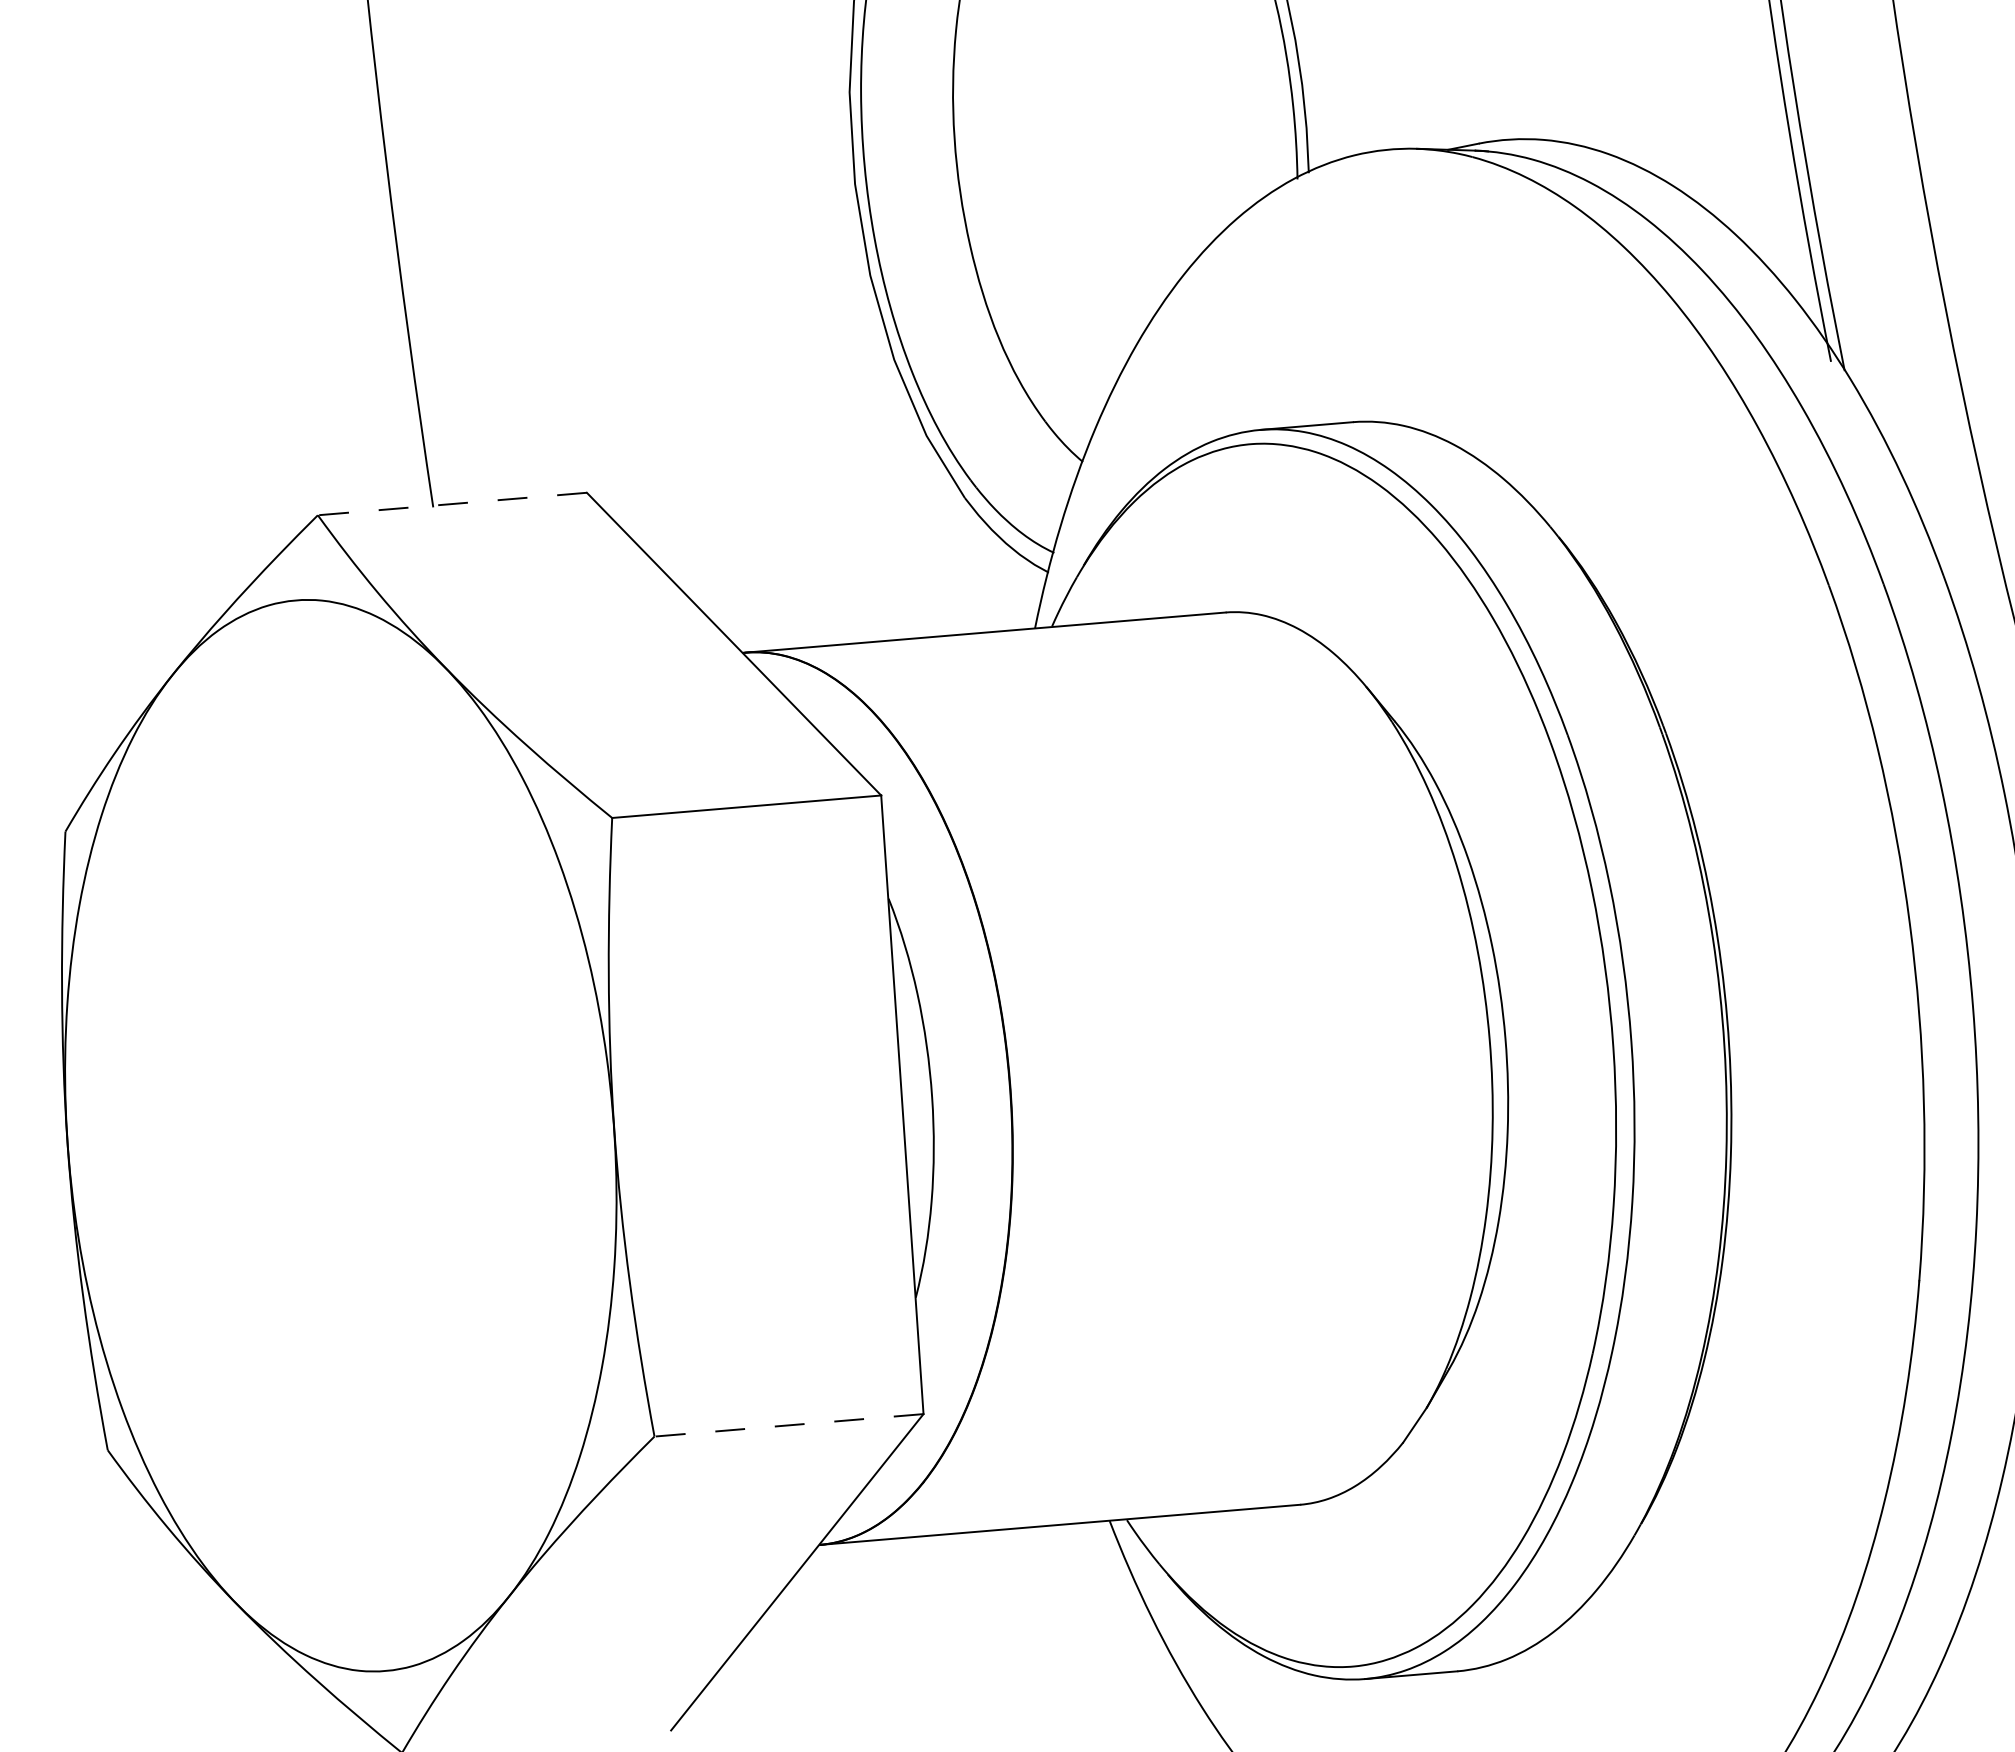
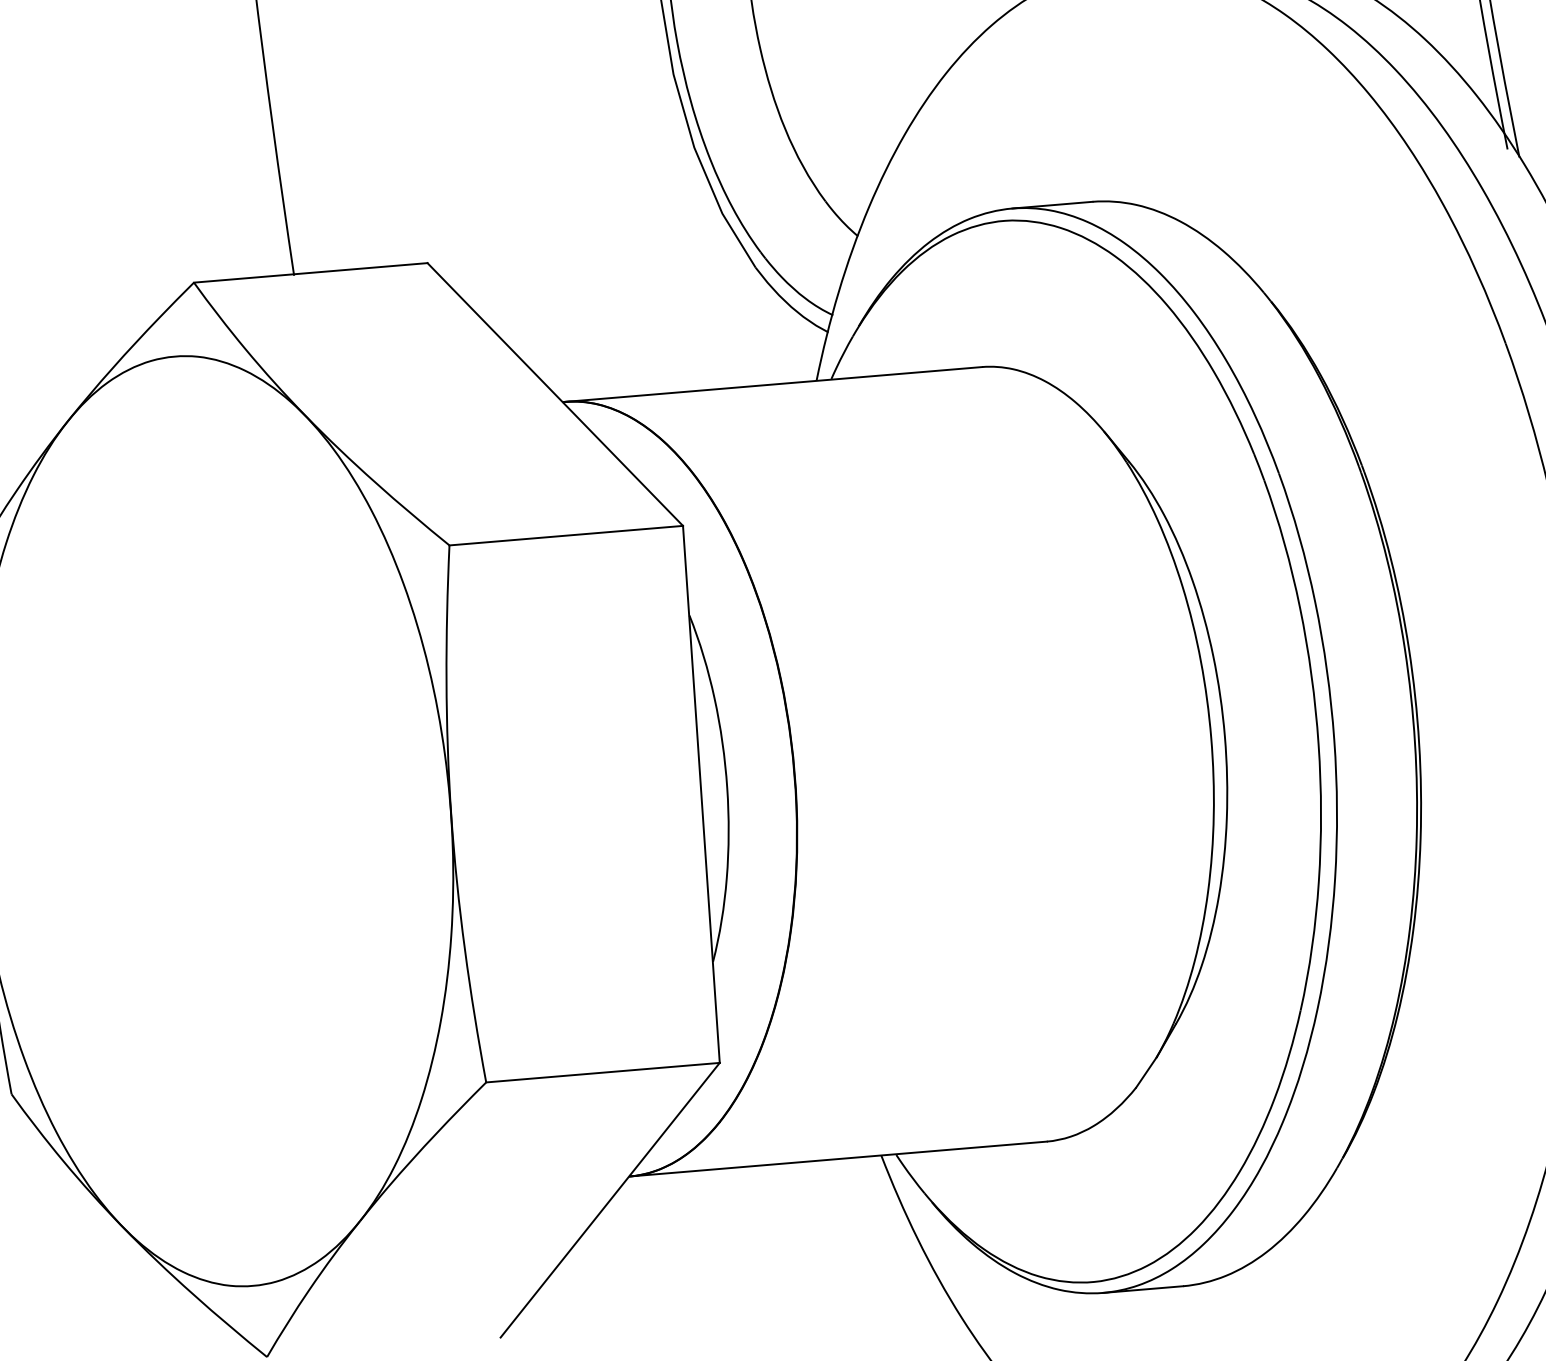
line: (452, 504) -> (310, 273), dashed -> solid
line: (789, 1425) -> (603, 1072), dashed -> solid

